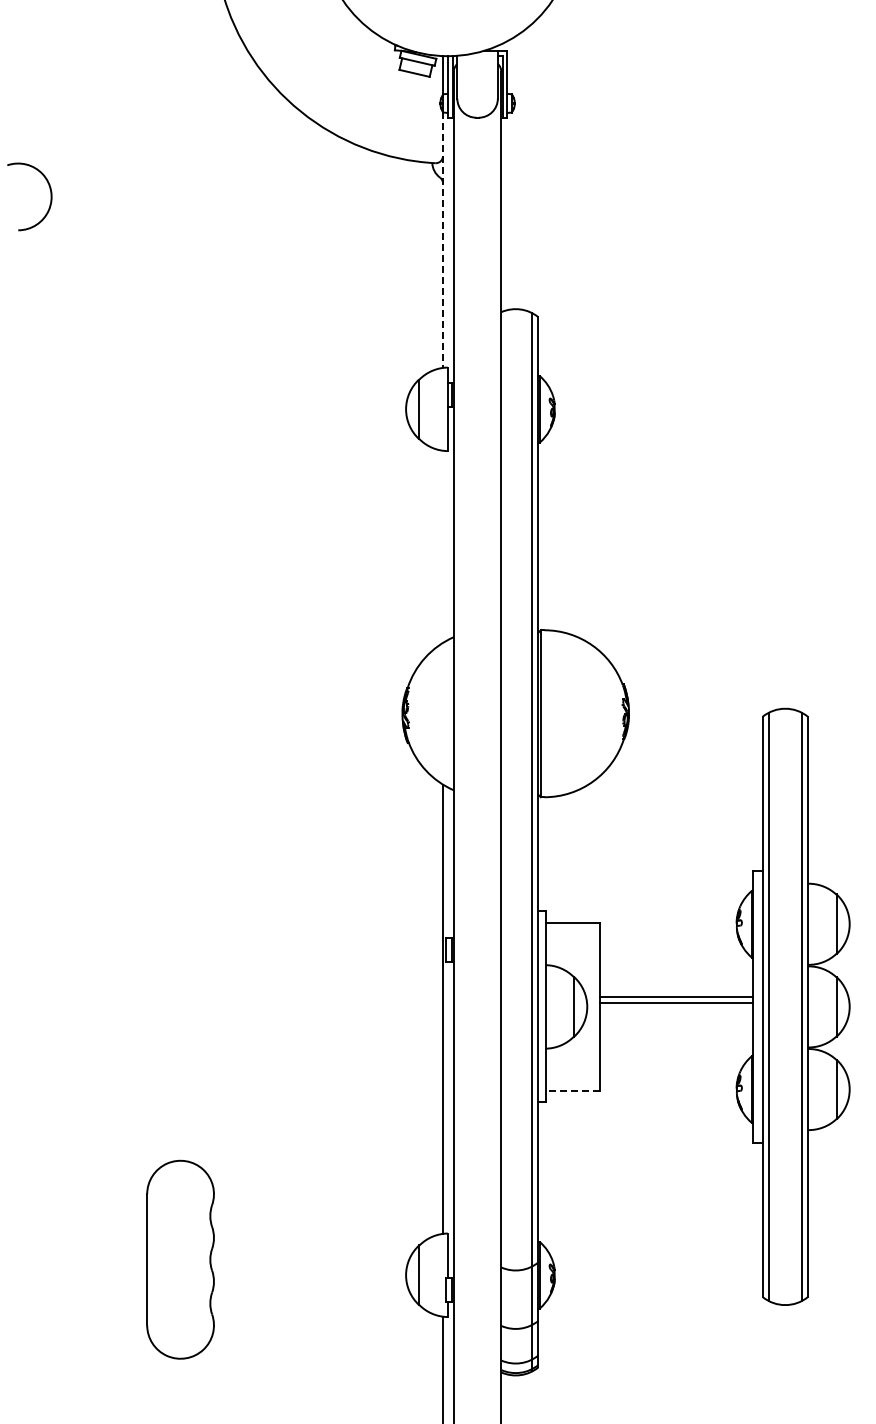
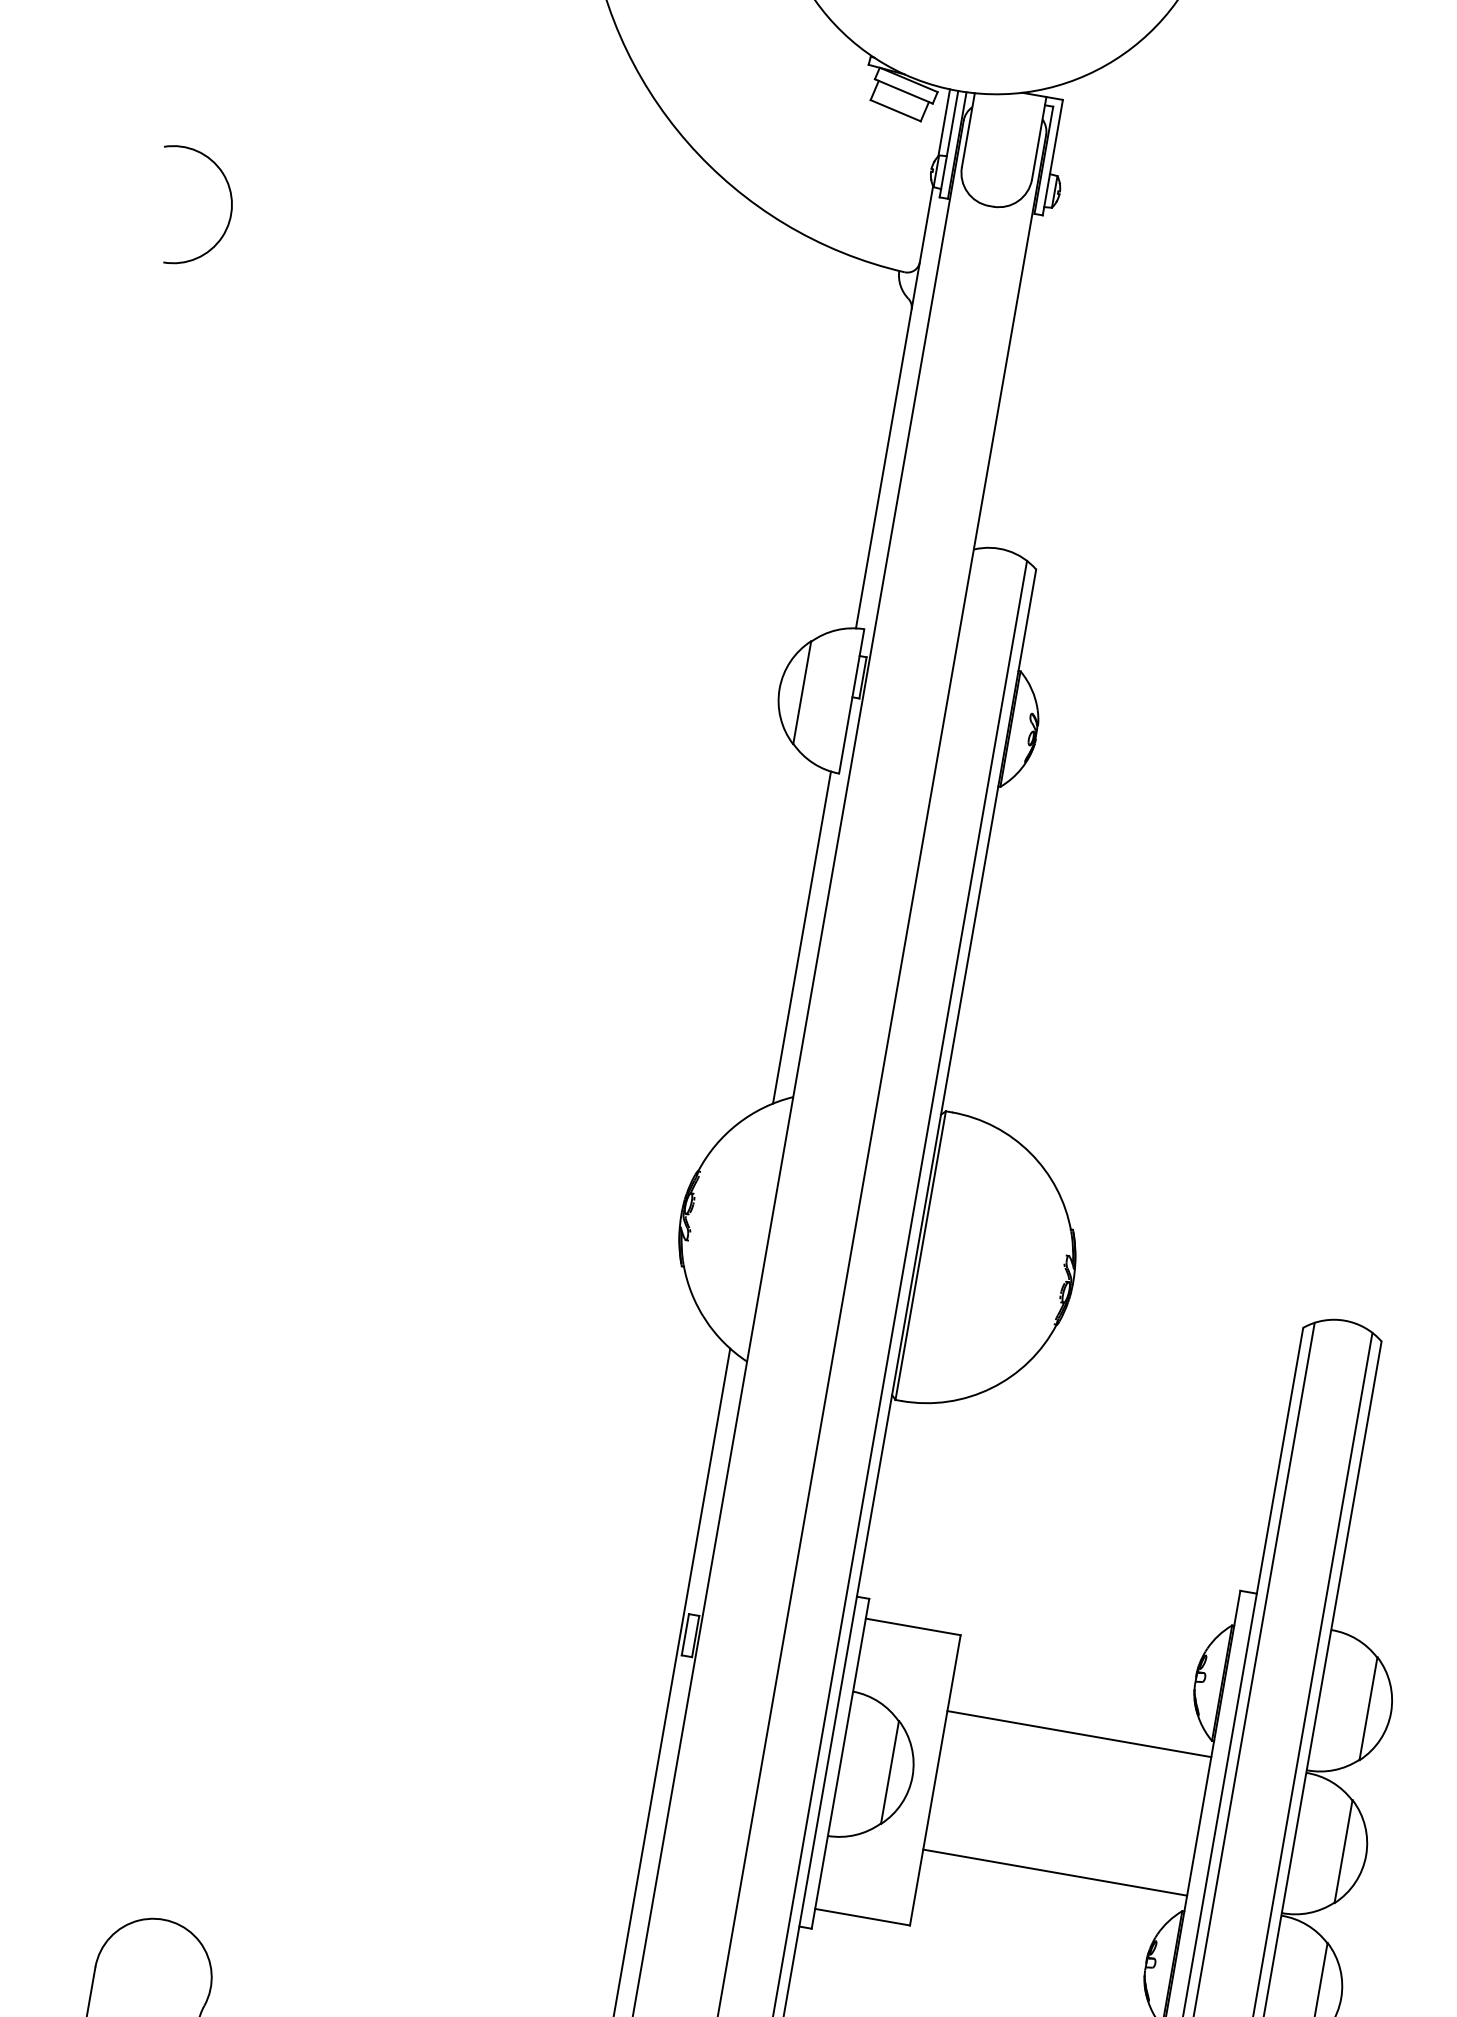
line: (443, 240) -> (895, 408), dashed -> solid
line: (443, 546) -> (802, 937), added
line: (676, 996) -> (1054, 1871), moved
line: (676, 1002) -> (1078, 1733), moved
line: (572, 1090) -> (861, 1916), dashed -> solid

